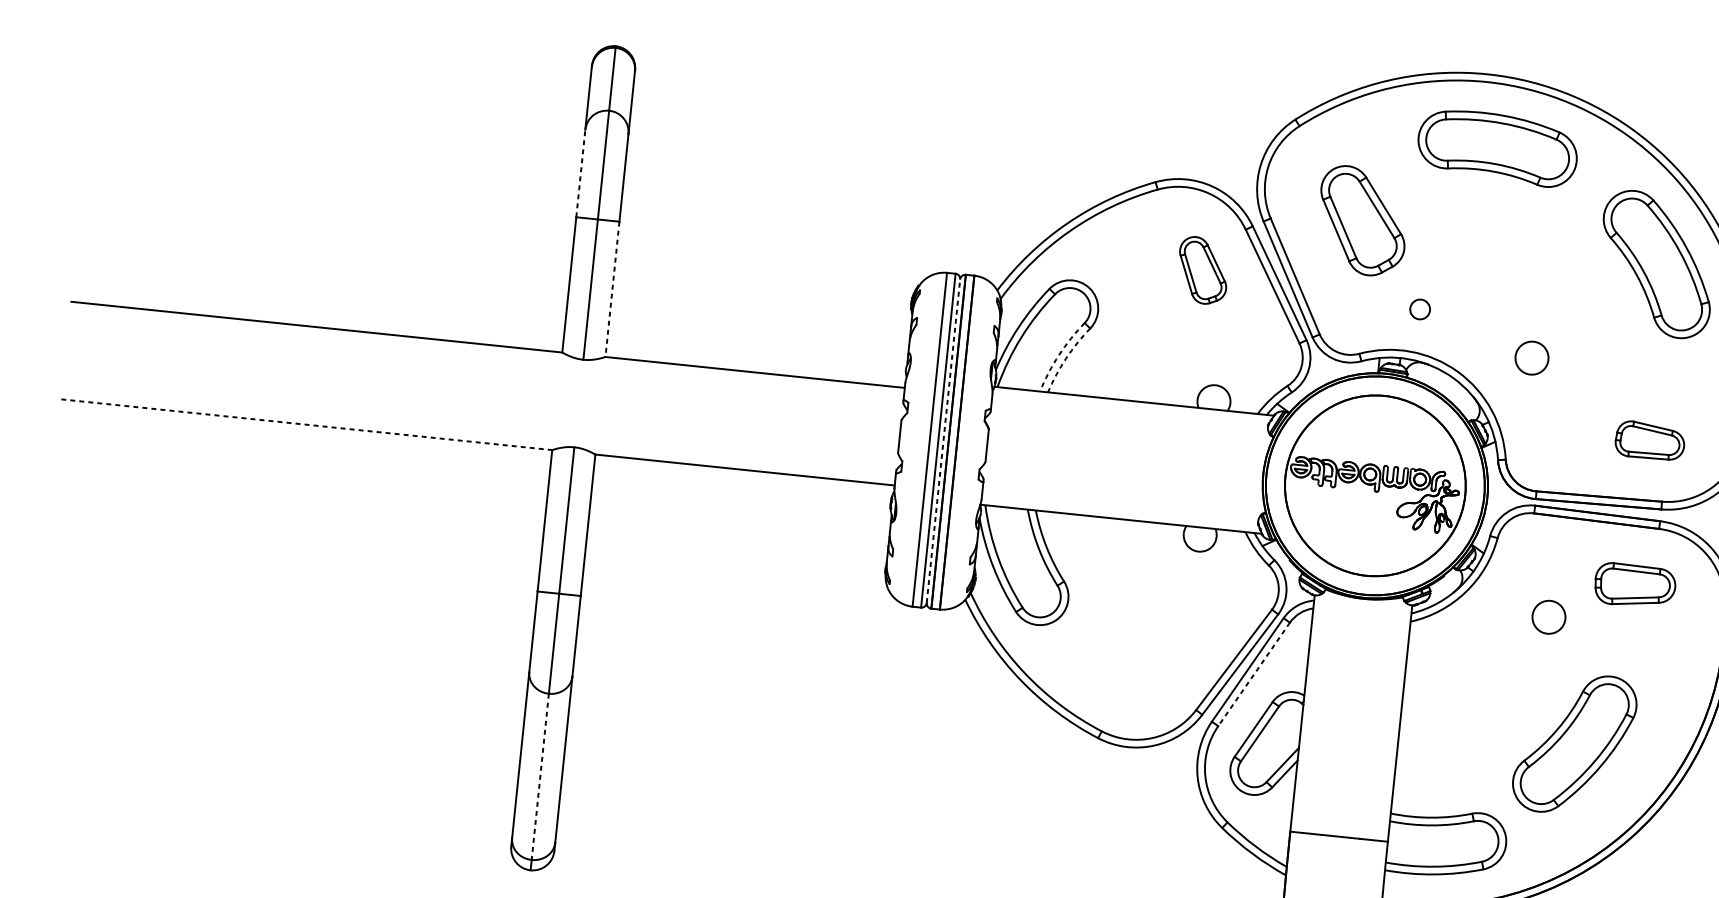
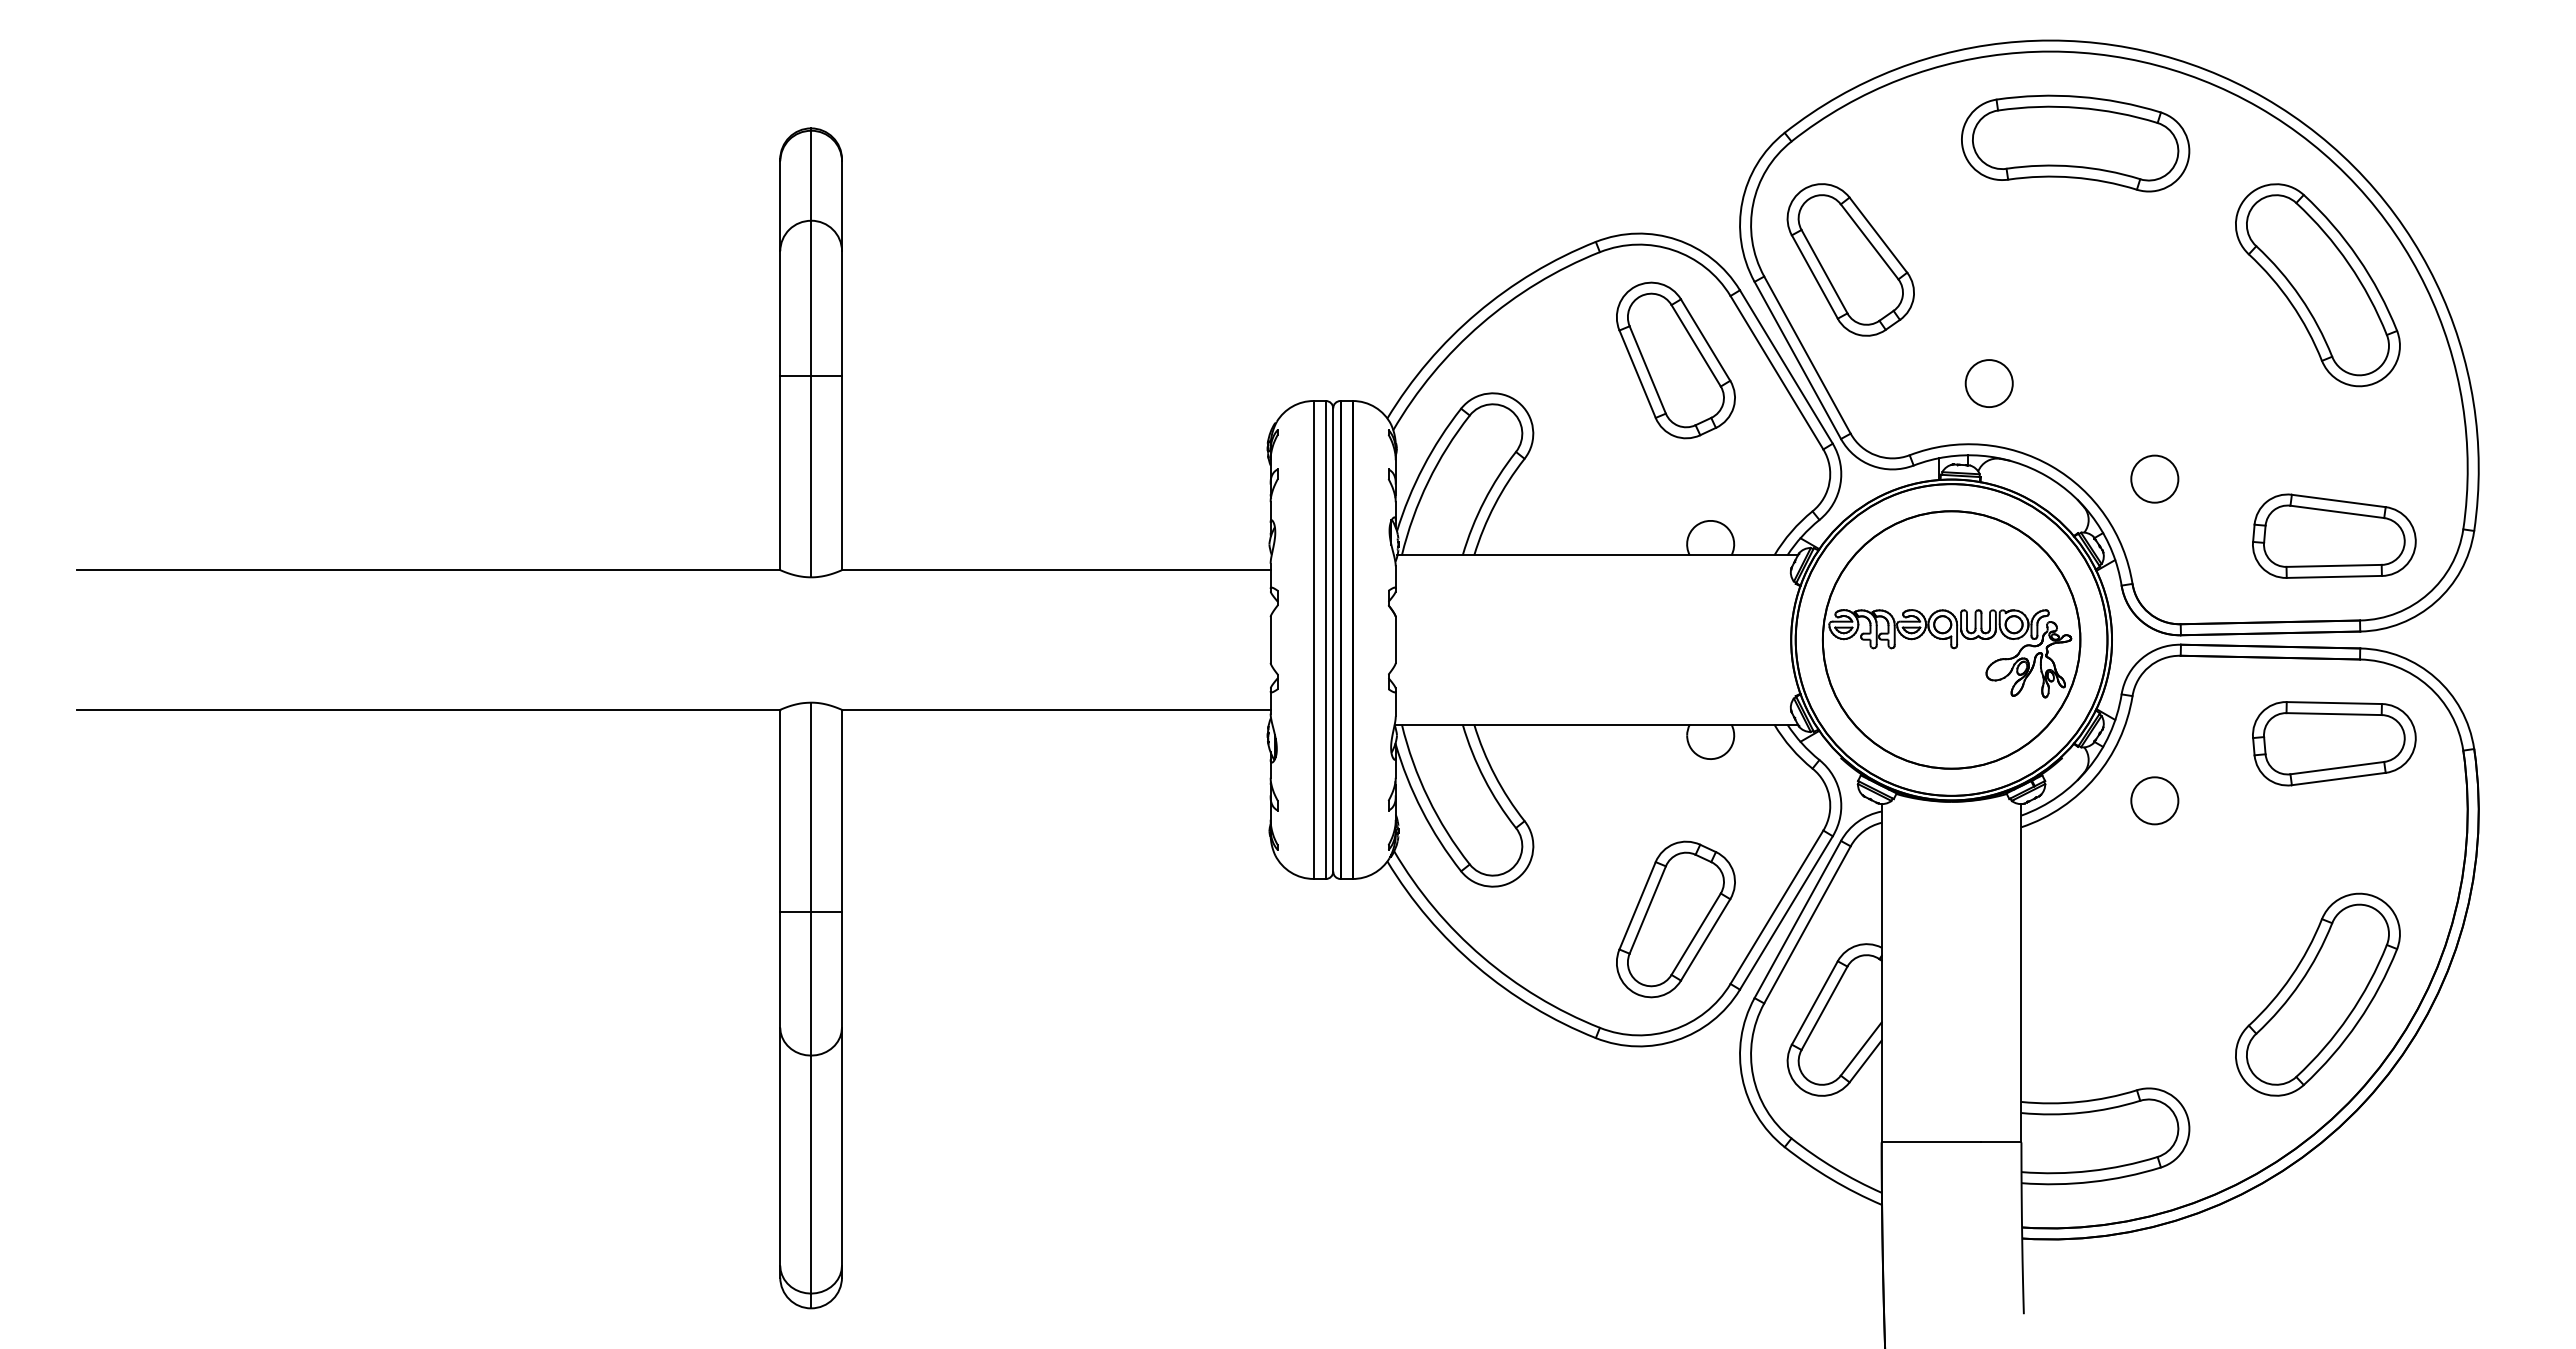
line: (581, 173) -> (780, 313), dashed -> solid
part: (1362, 220) -> (1850, 259), moved
part: (1202, 270) -> (1675, 360), size x1.67
line: (612, 289) -> (841, 473), dashed -> solid
circle: (1419, 309) -> (1988, 383), size x1.67
arc: (1059, 355) -> (1484, 501), dashed -> solid
circle: (1531, 357) -> (2154, 478), moved
arc: (1065, 358) -> (1494, 504), dashed -> solid
line: (307, 424) -> (429, 709), dashed -> solid
part: (1650, 440) -> (2334, 535), size x1.67
line: (943, 441) -> (1333, 640), dashed -> solid
part: (1635, 585) -> (2334, 743), size x1.43
circle: (1548, 617) -> (2154, 800), moved
part: (1162, 661) -> (1675, 919), added
line: (1254, 674) -> (1807, 924), dashed -> solid
part: (1574, 743) -> (2317, 994), moved
line: (540, 777) -> (811, 1175), dashed -> solid

